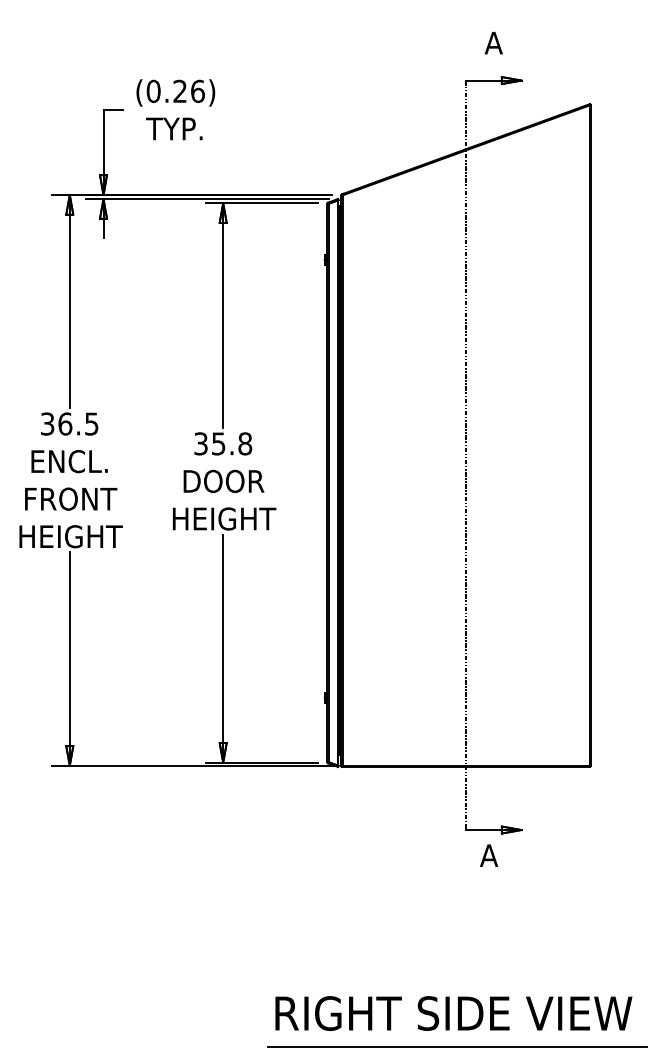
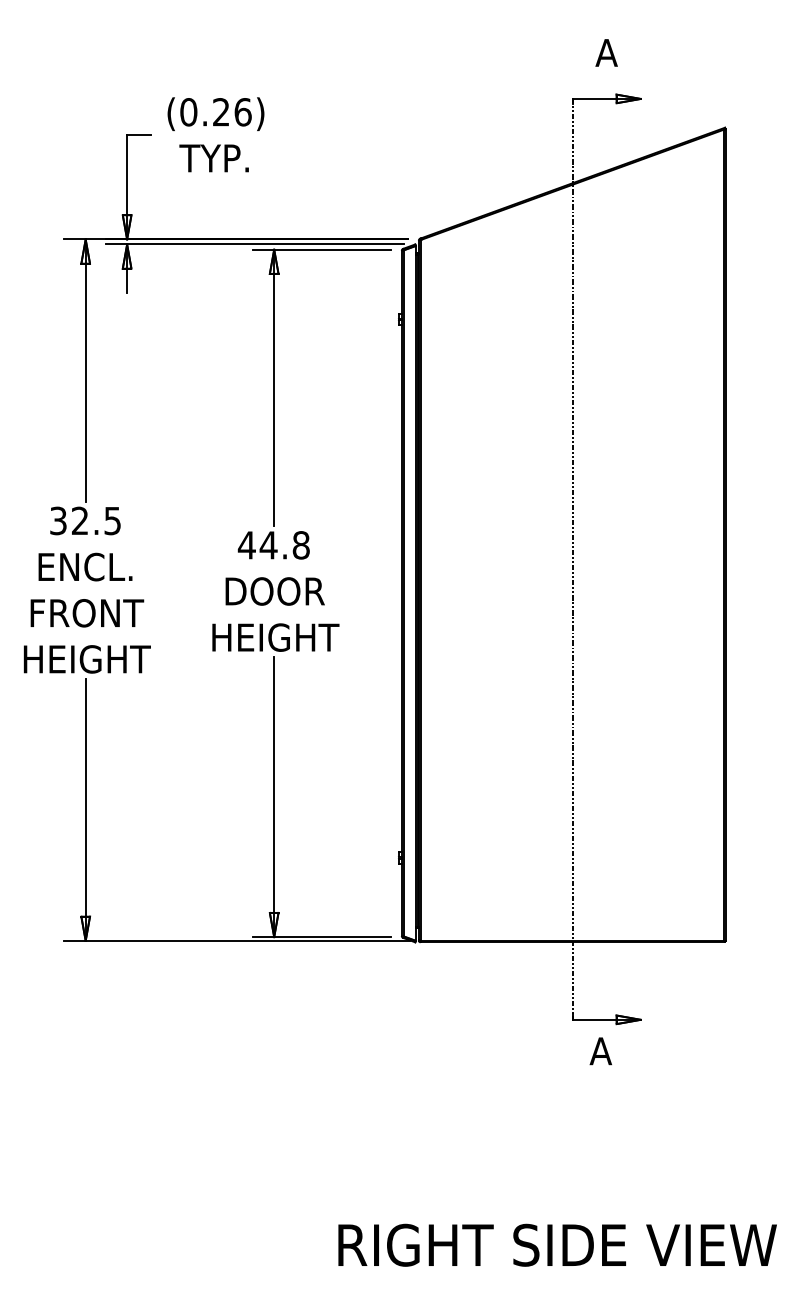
text: (65, 423) -> (80, 520), 36.5 -> 32.5
text: (209, 443) -> (257, 544), 35.8 -> 44.8
line: (456, 1047) -> (560, 1287), removed

